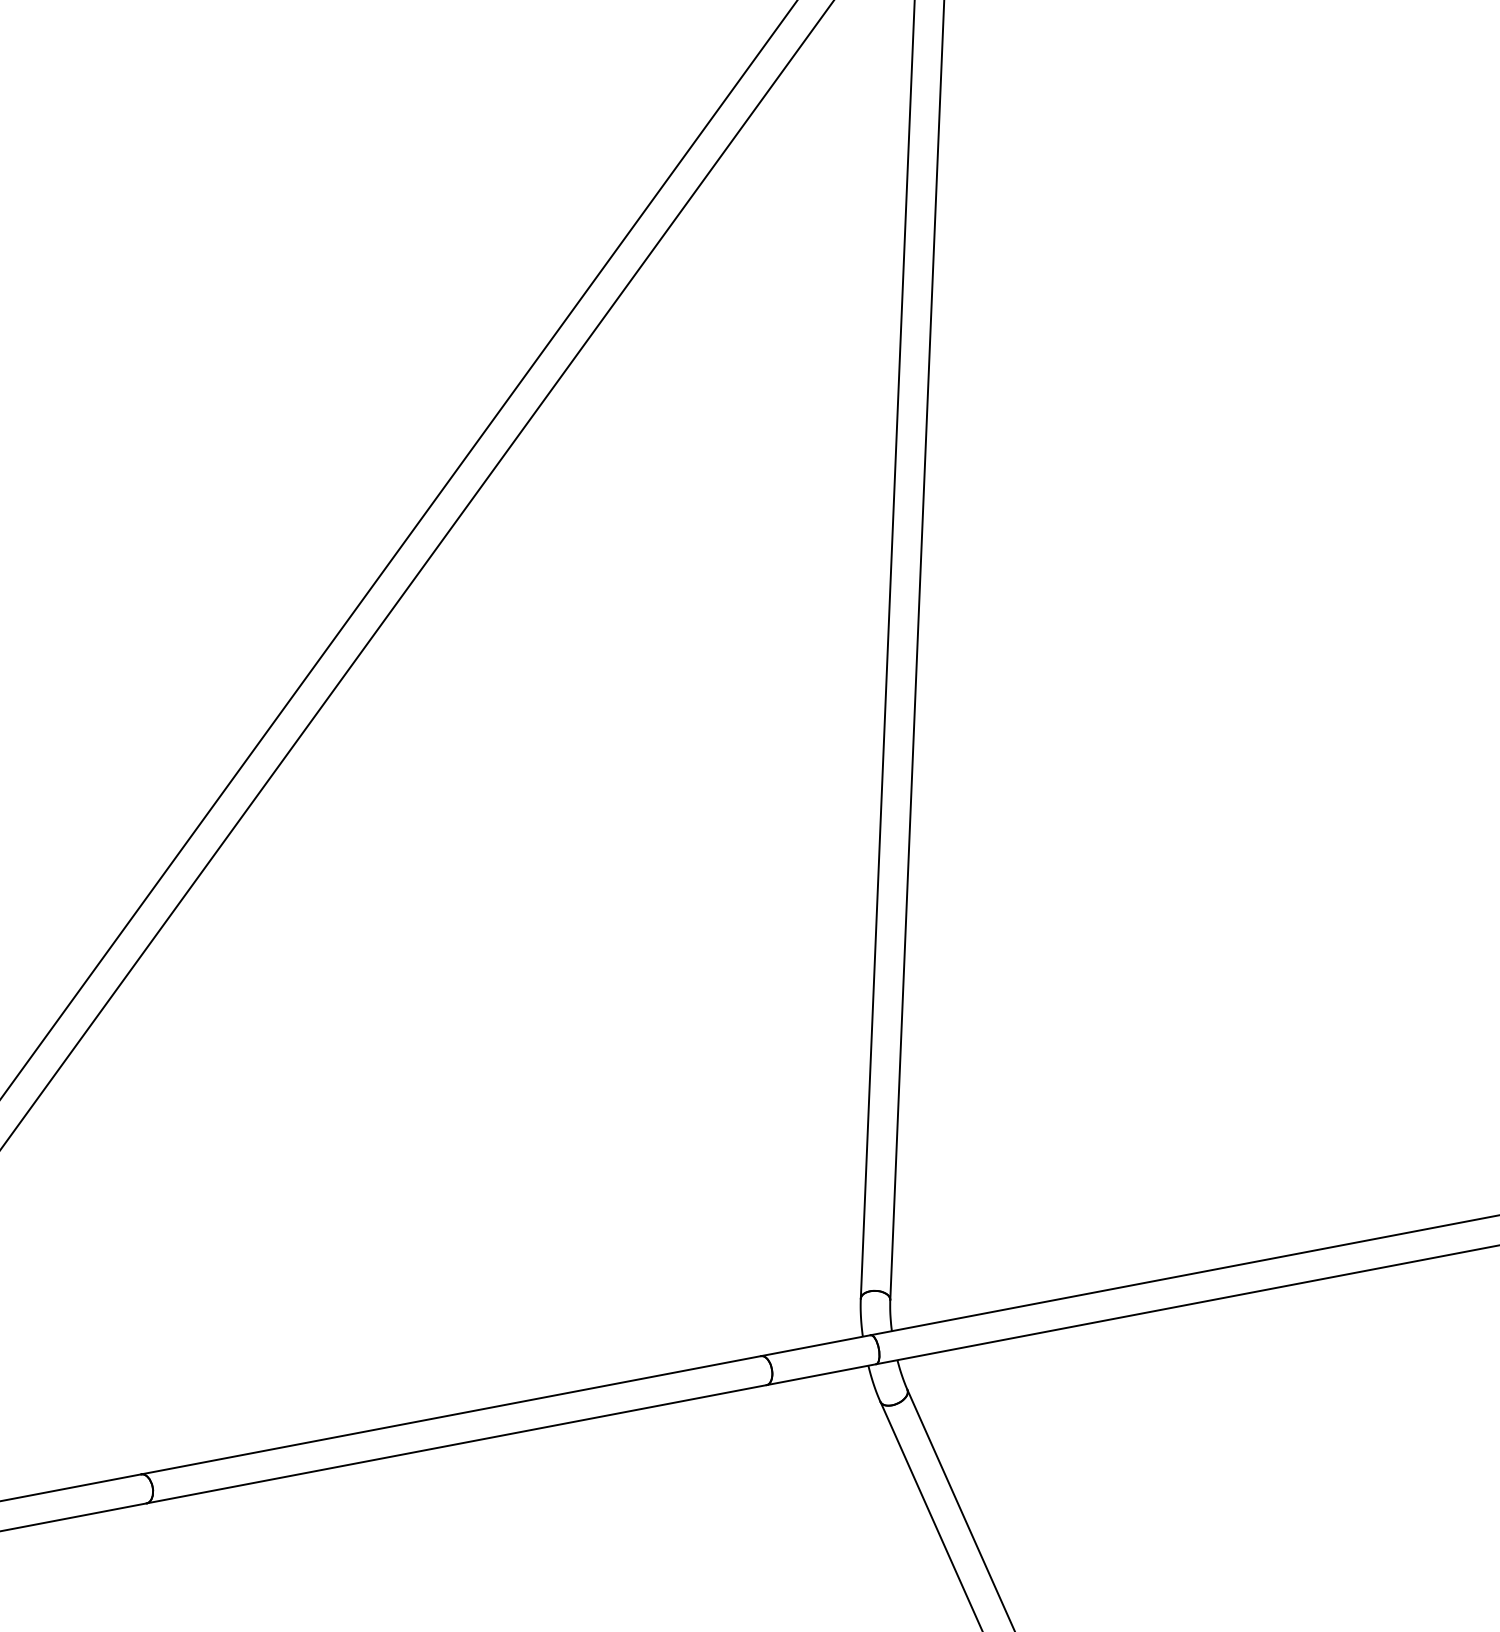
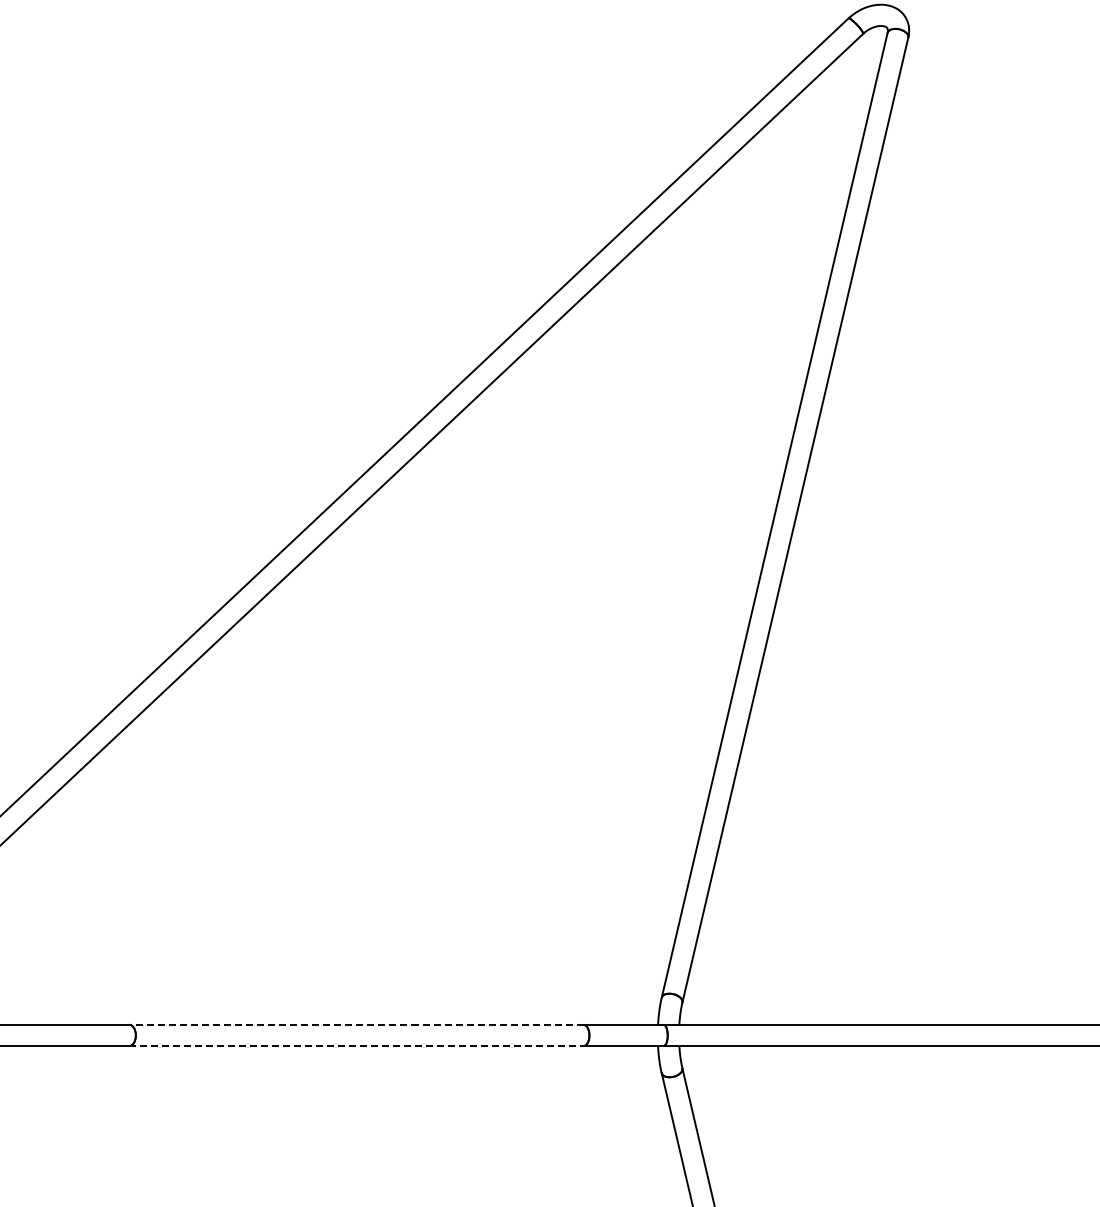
line: (449, 1415) -> (355, 1024), solid -> dashed
line: (456, 1444) -> (356, 1046), solid -> dashed

